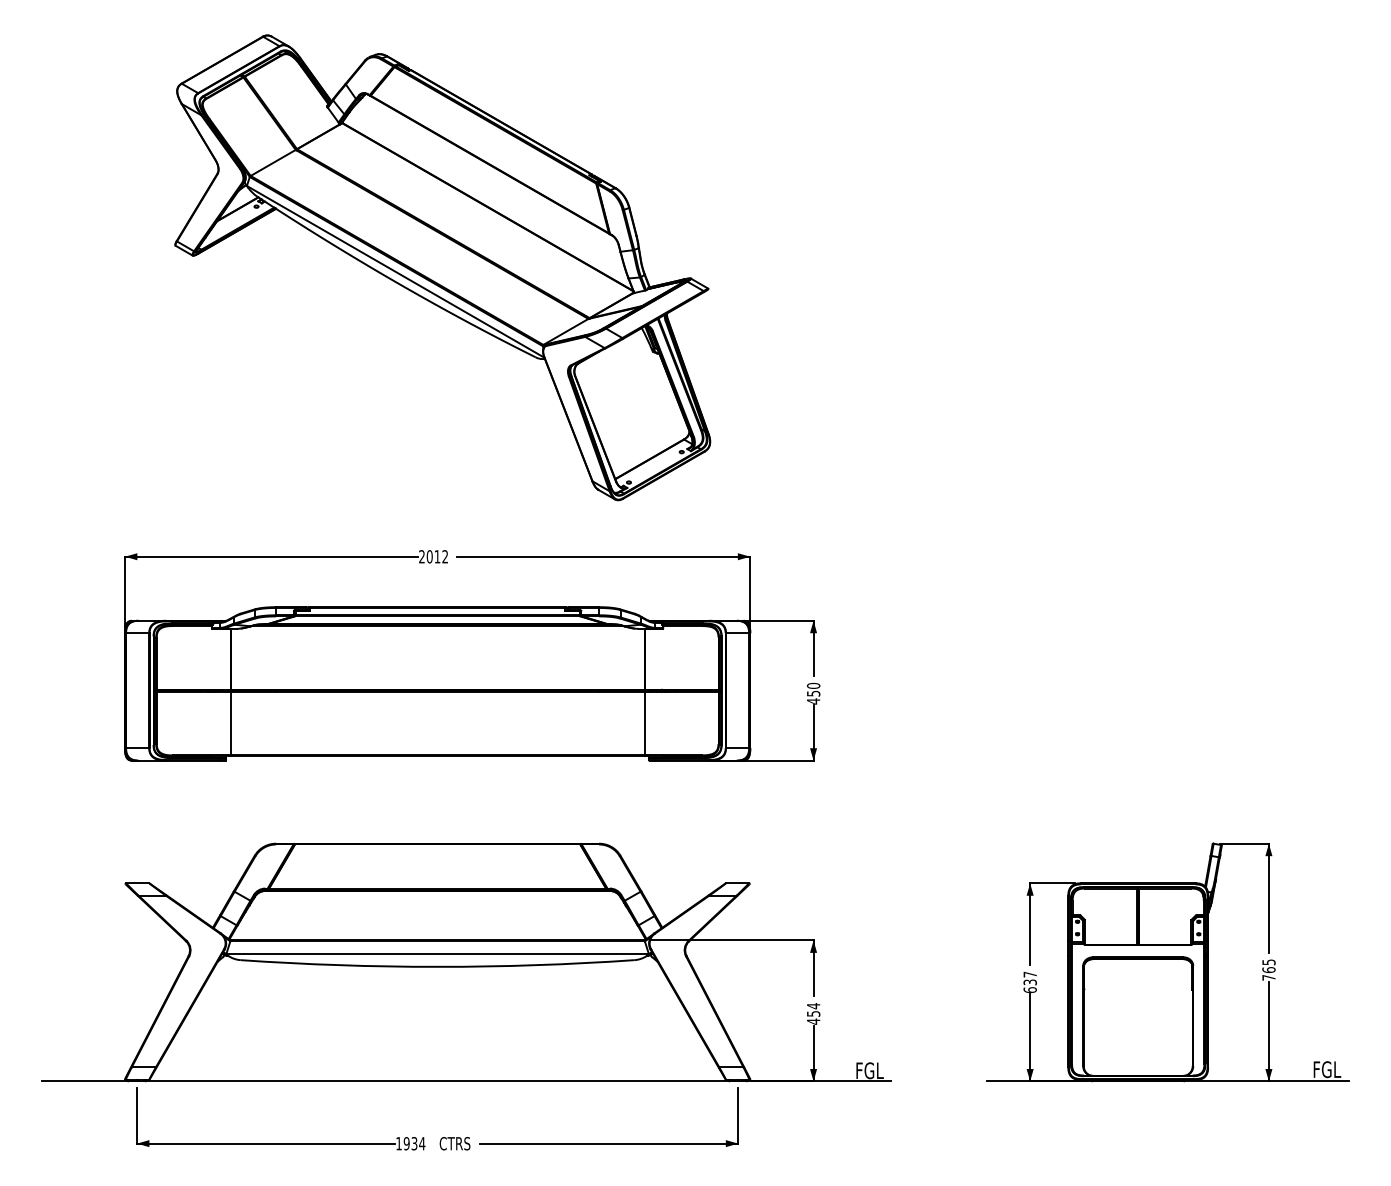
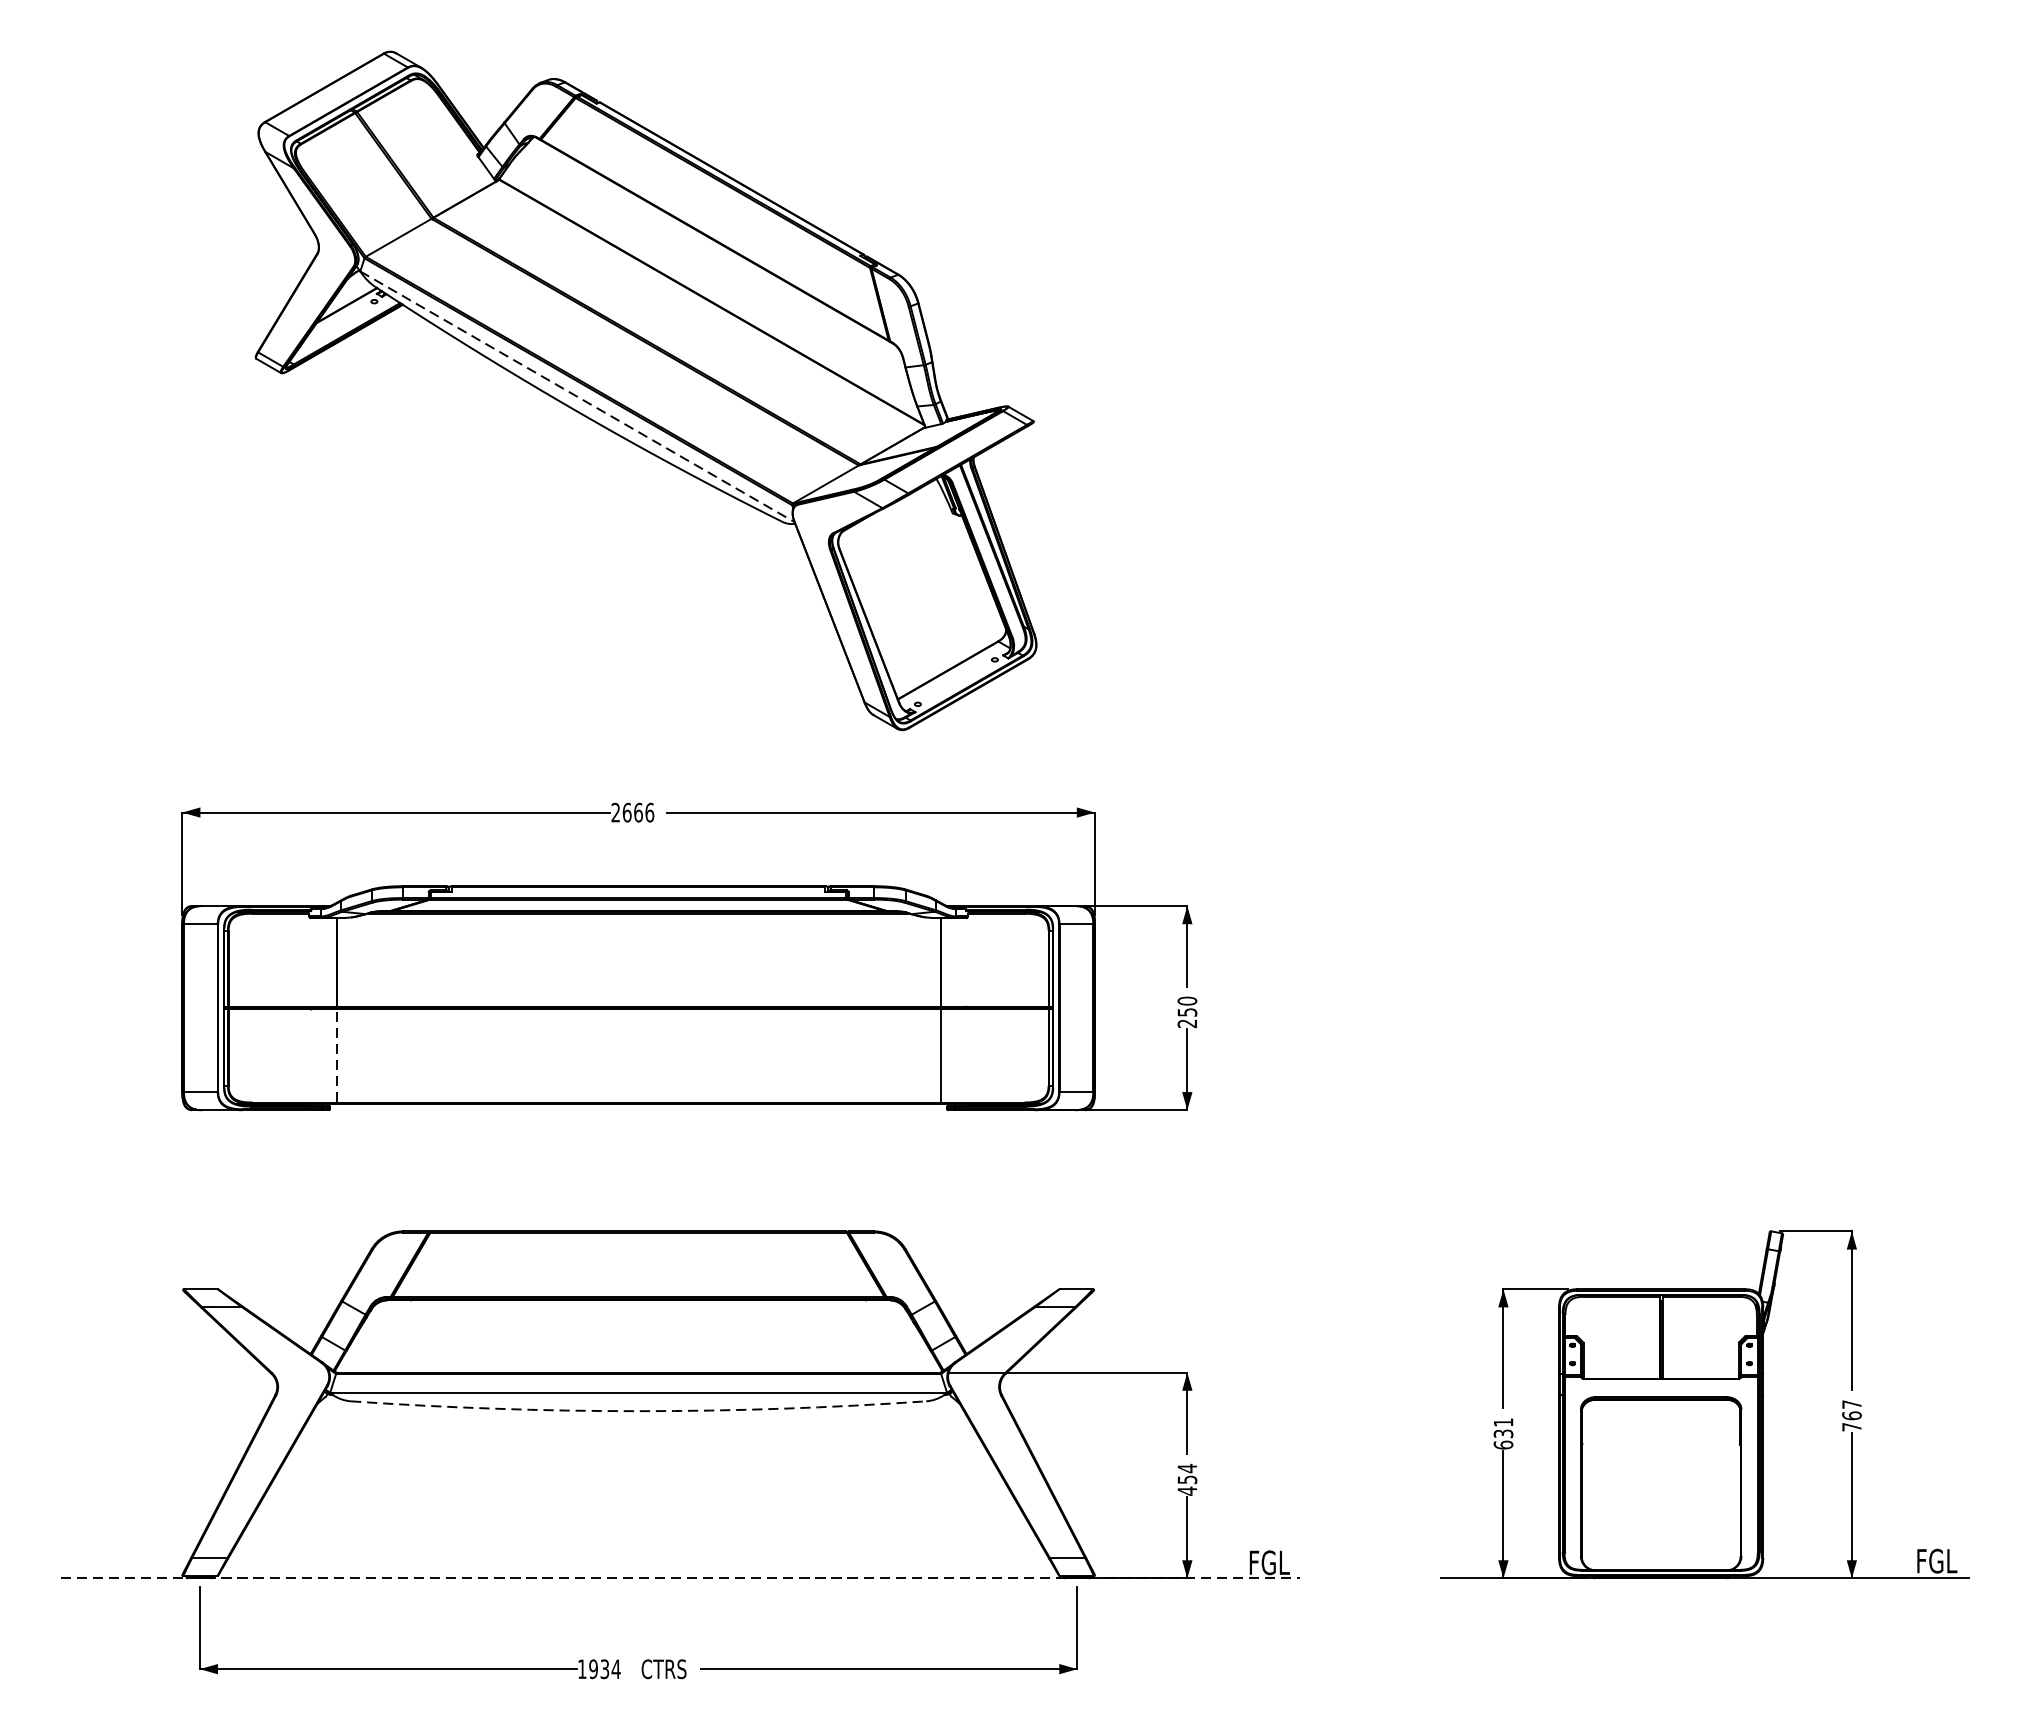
line: (395, 271) -> (577, 396), solid -> dashed
text: (437, 556) -> (638, 812), 2012 -> 2666
text: (813, 701) -> (1187, 1023), 450 -> 250
line: (230, 723) -> (336, 1055), solid -> dashed
text: (1268, 962) -> (1851, 1404), 765 -> 767
arc: (437, 966) -> (638, 1410), solid -> dashed
text: (1029, 974) -> (1502, 1422), 637 -> 631
line: (466, 1081) -> (680, 1578), solid -> dashed

